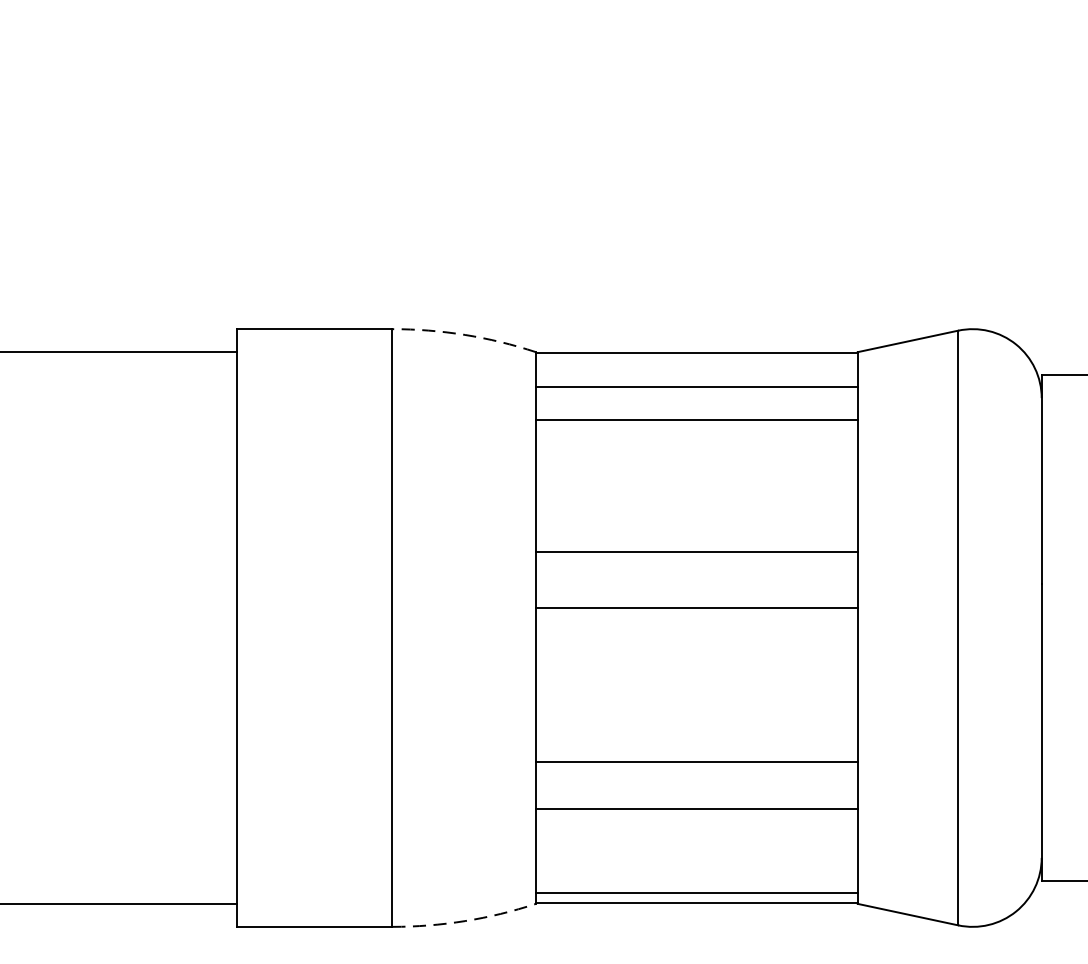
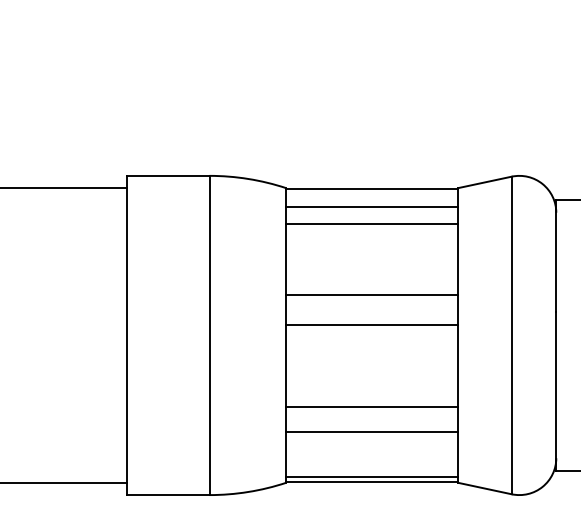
arc: (465, 334) -> (248, 178), dashed -> solid
arc: (465, 922) -> (248, 492), dashed -> solid

